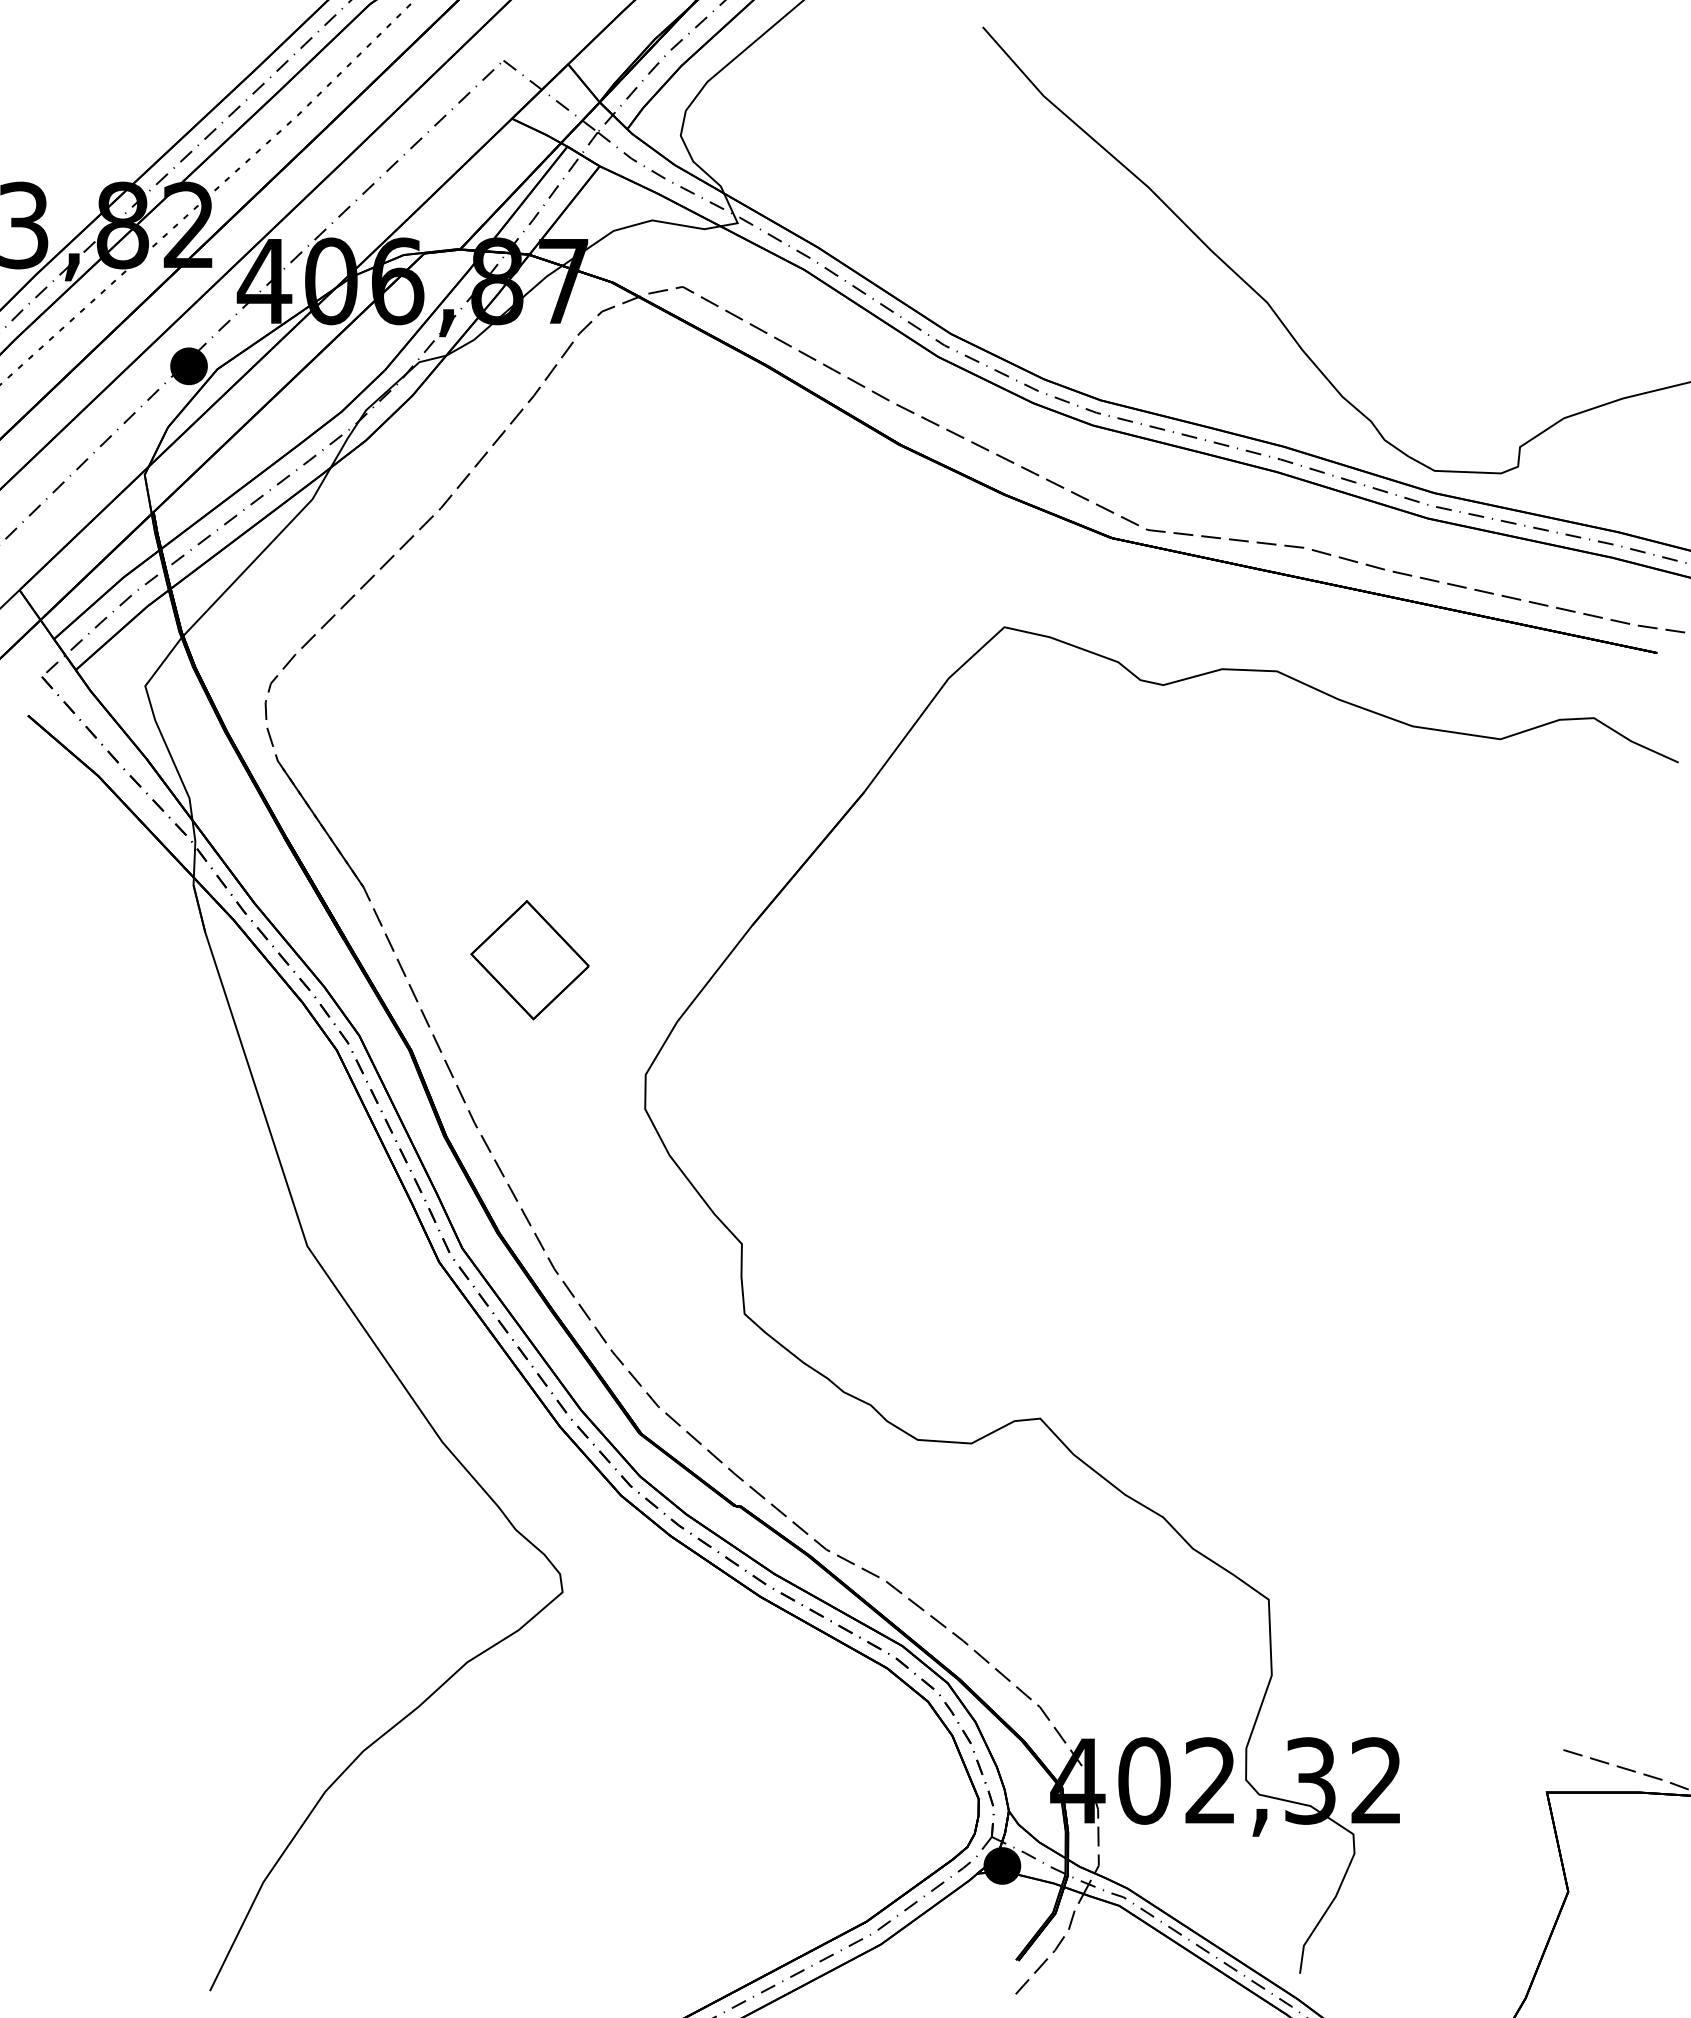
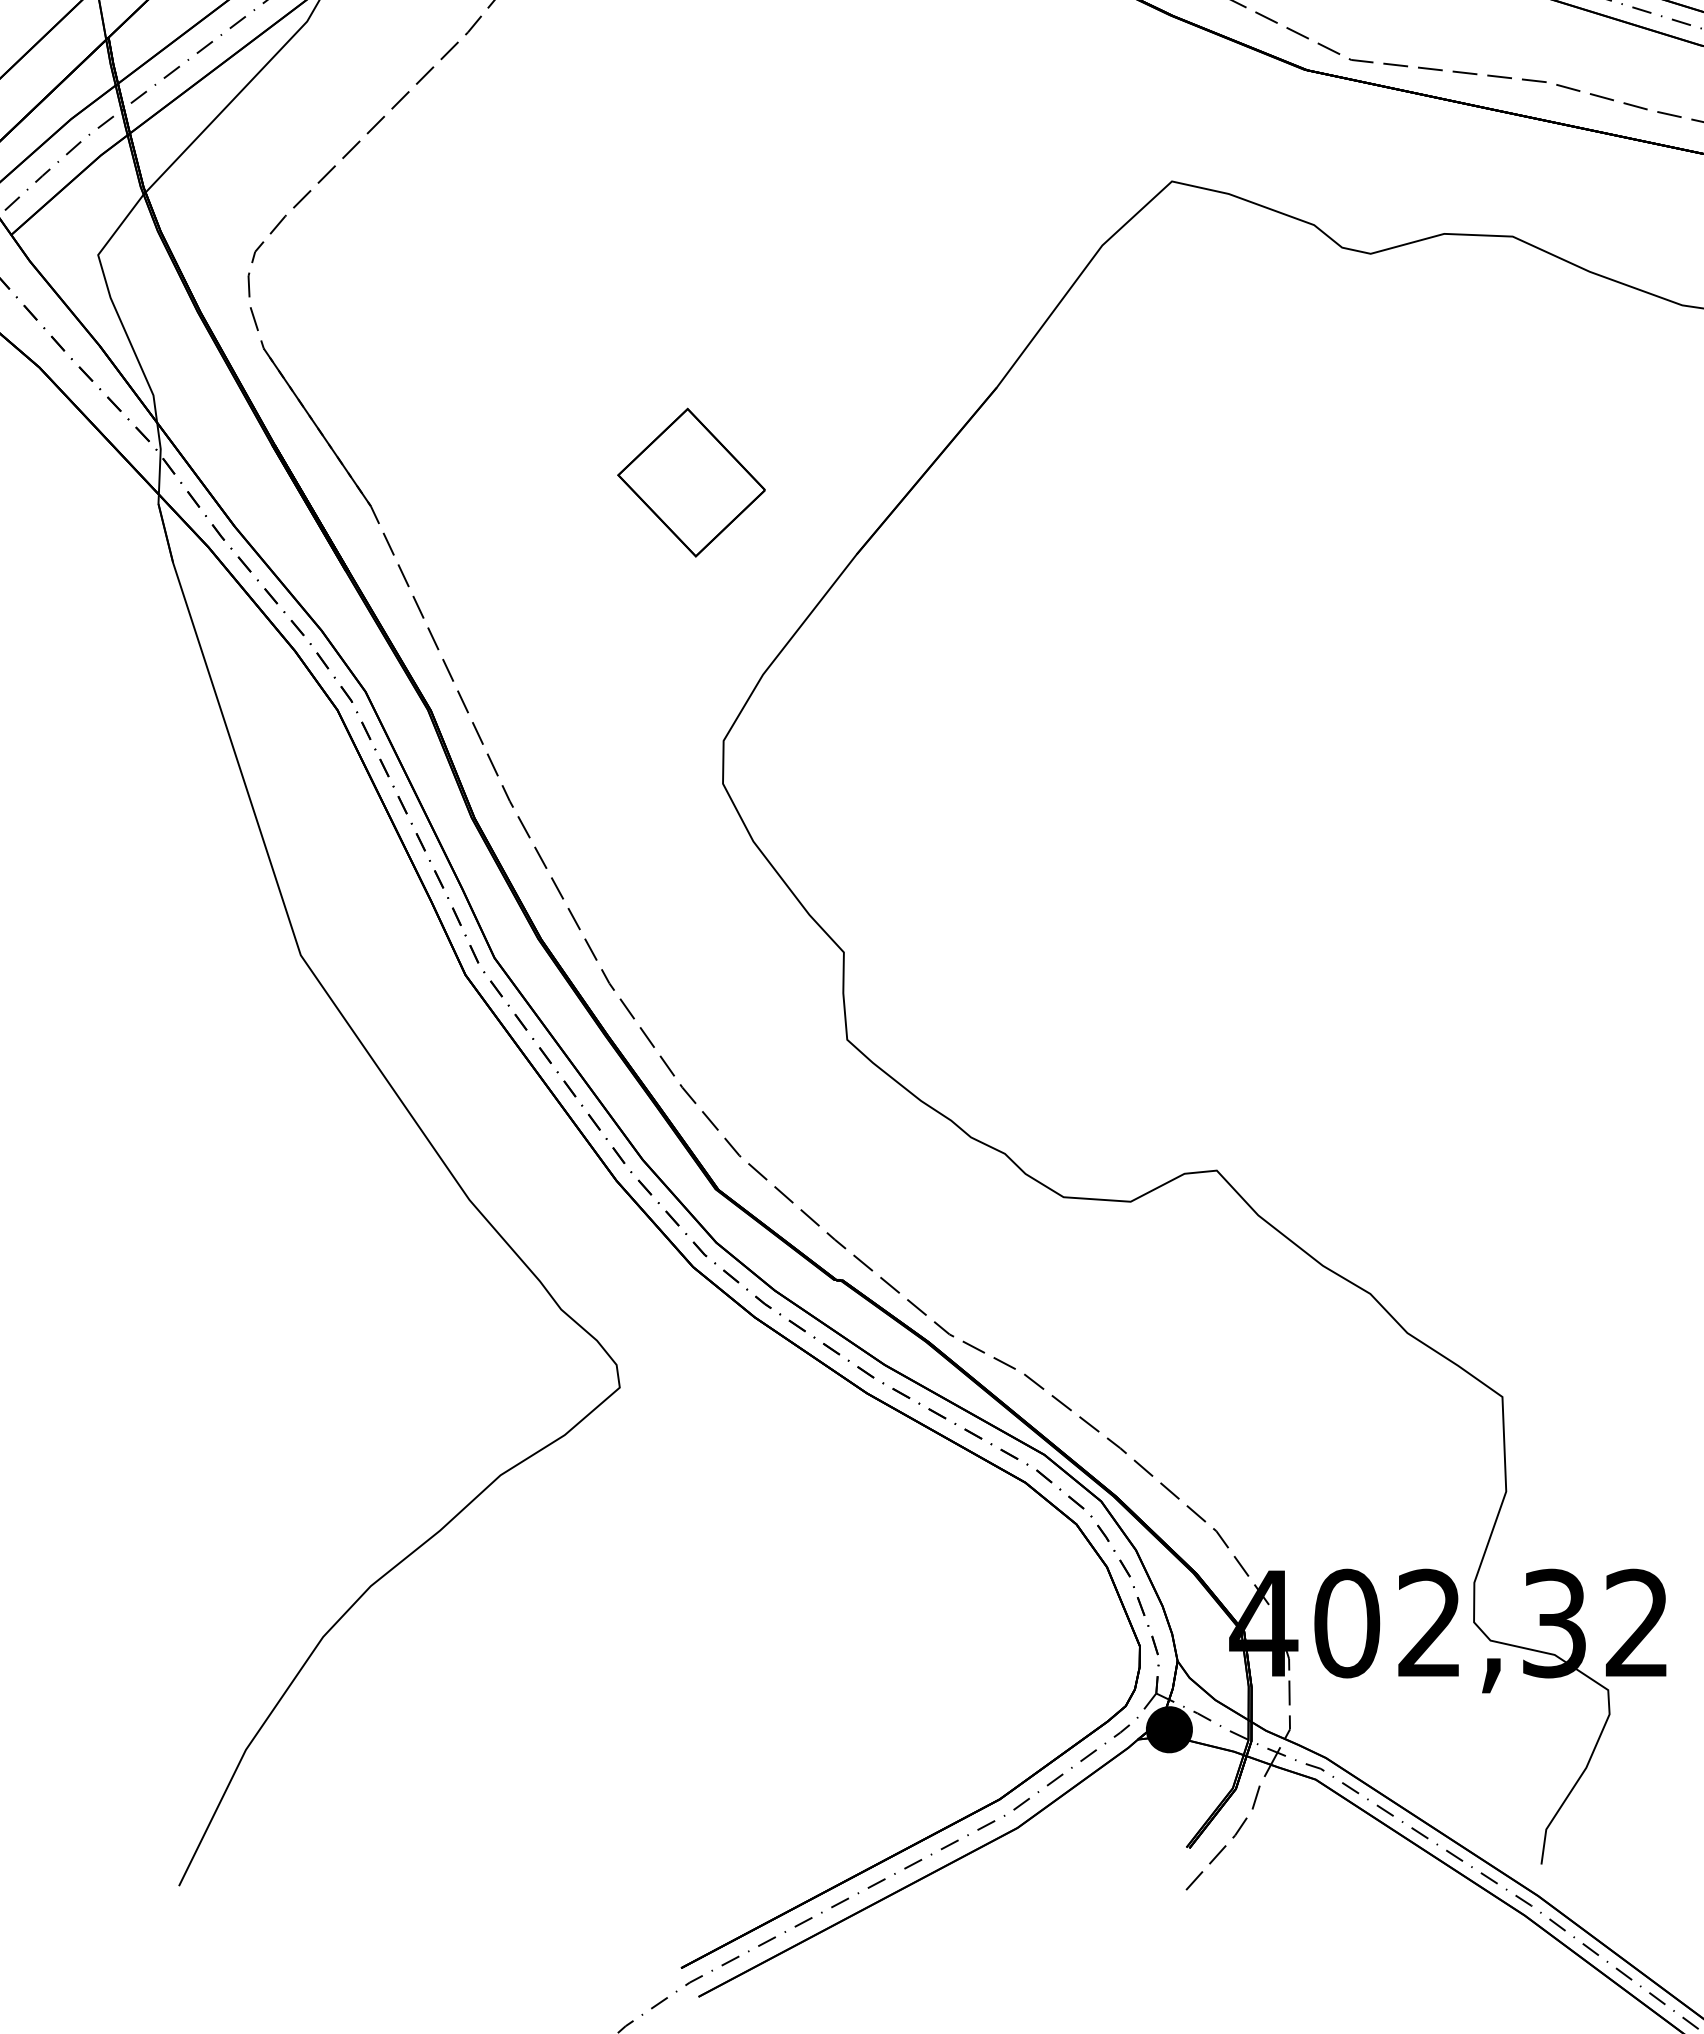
part: (529, 960) -> (690, 483), moved

